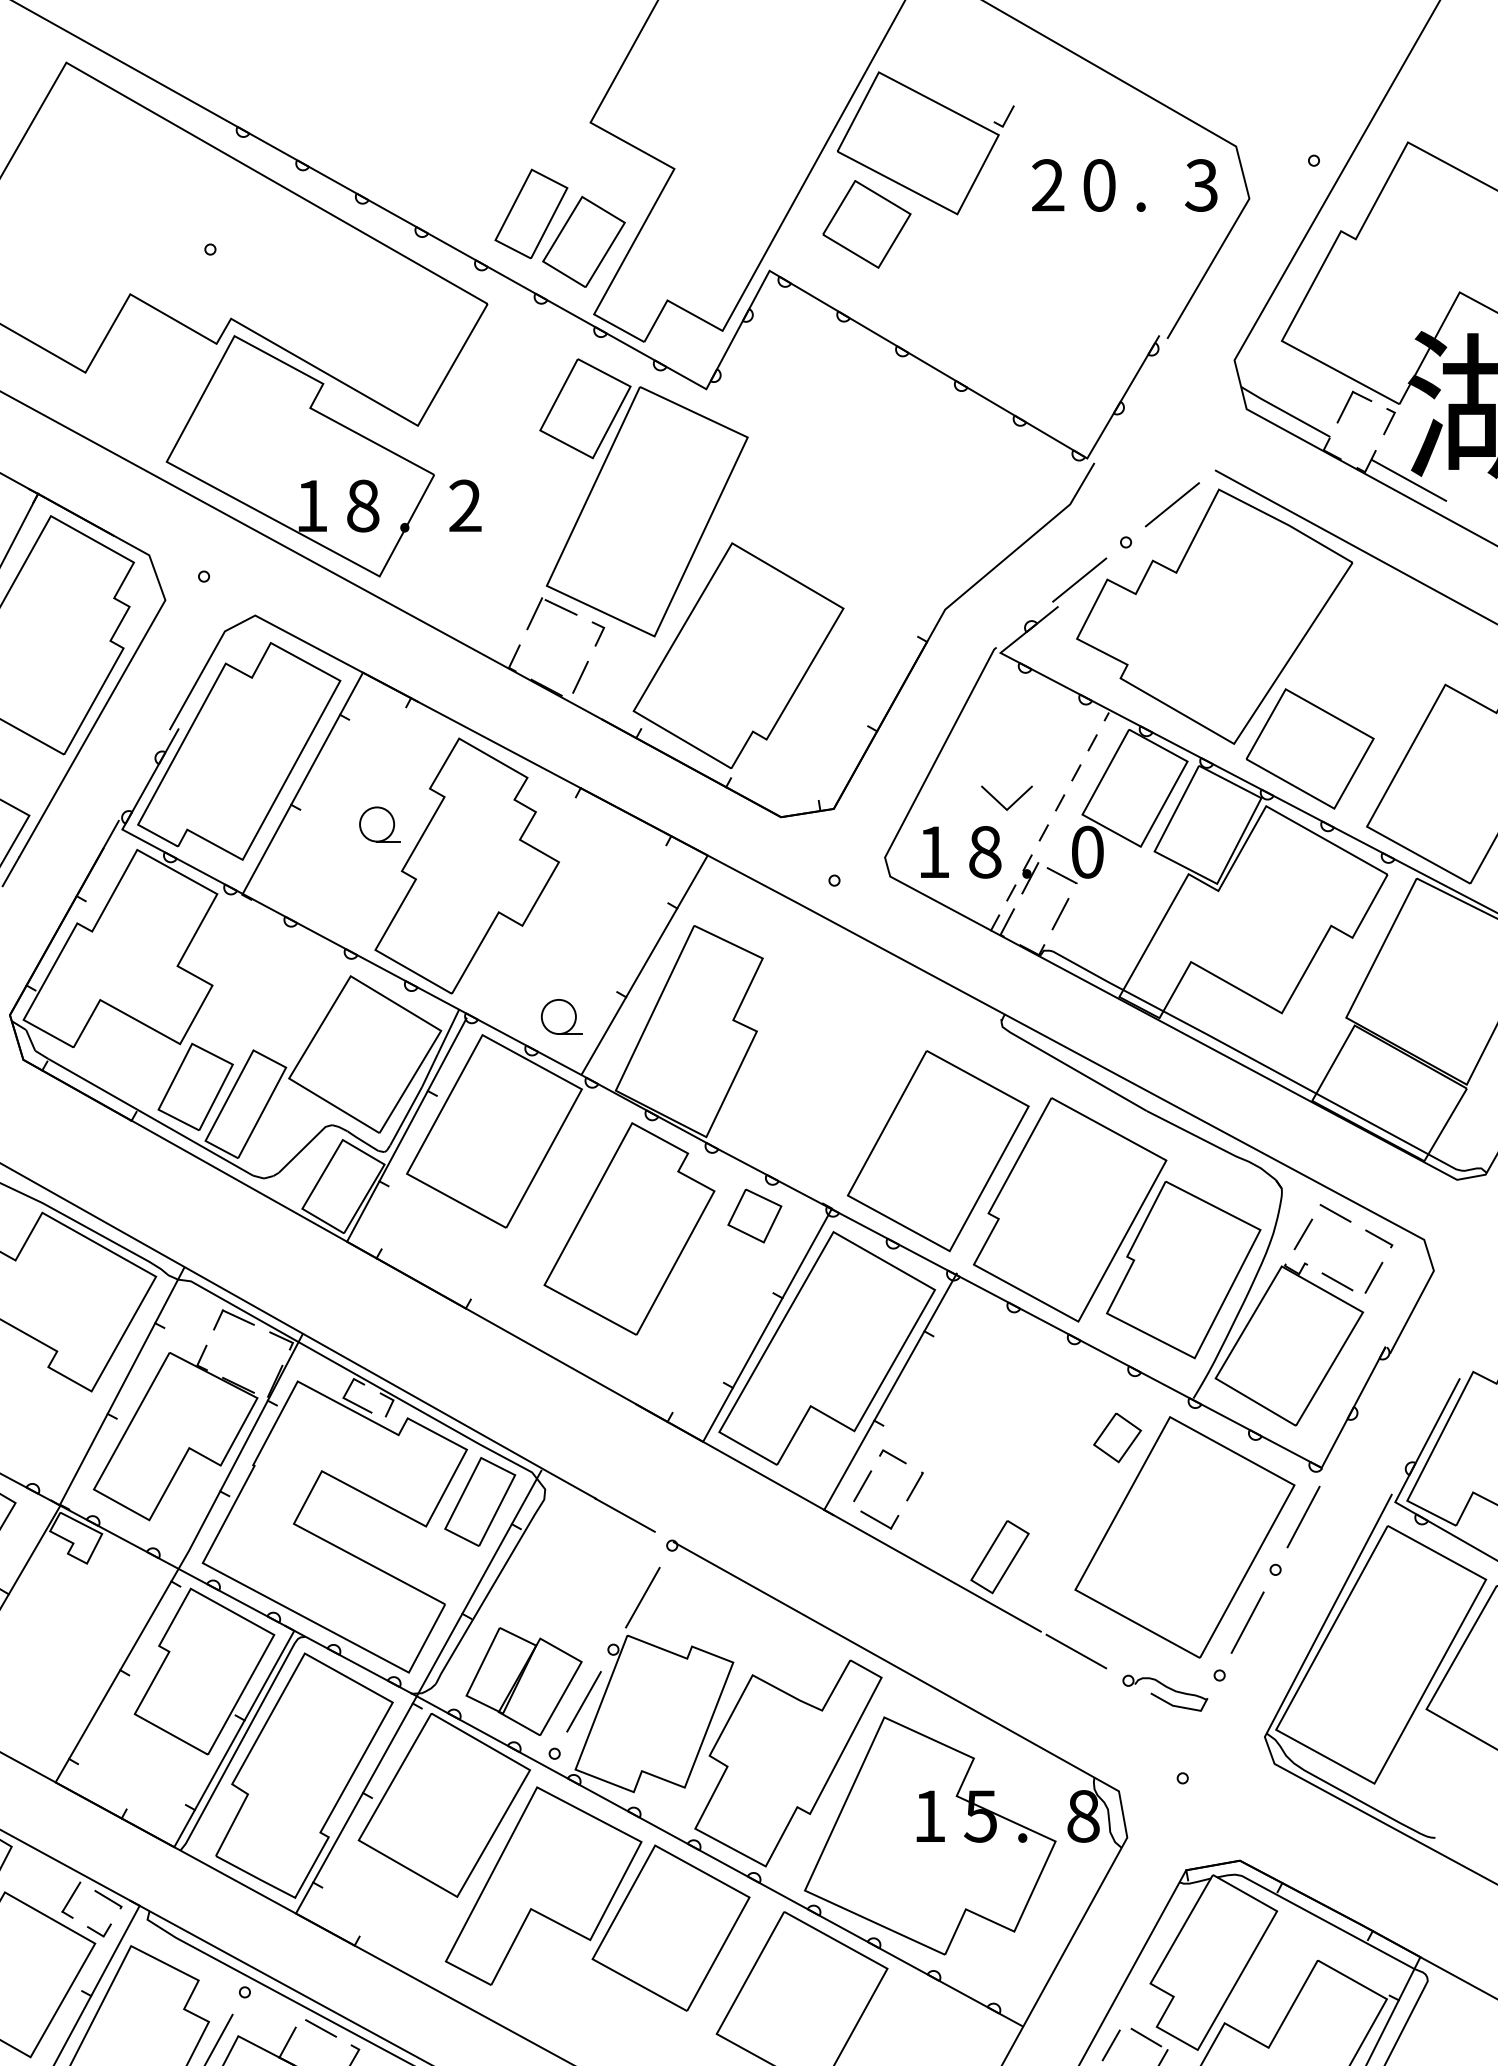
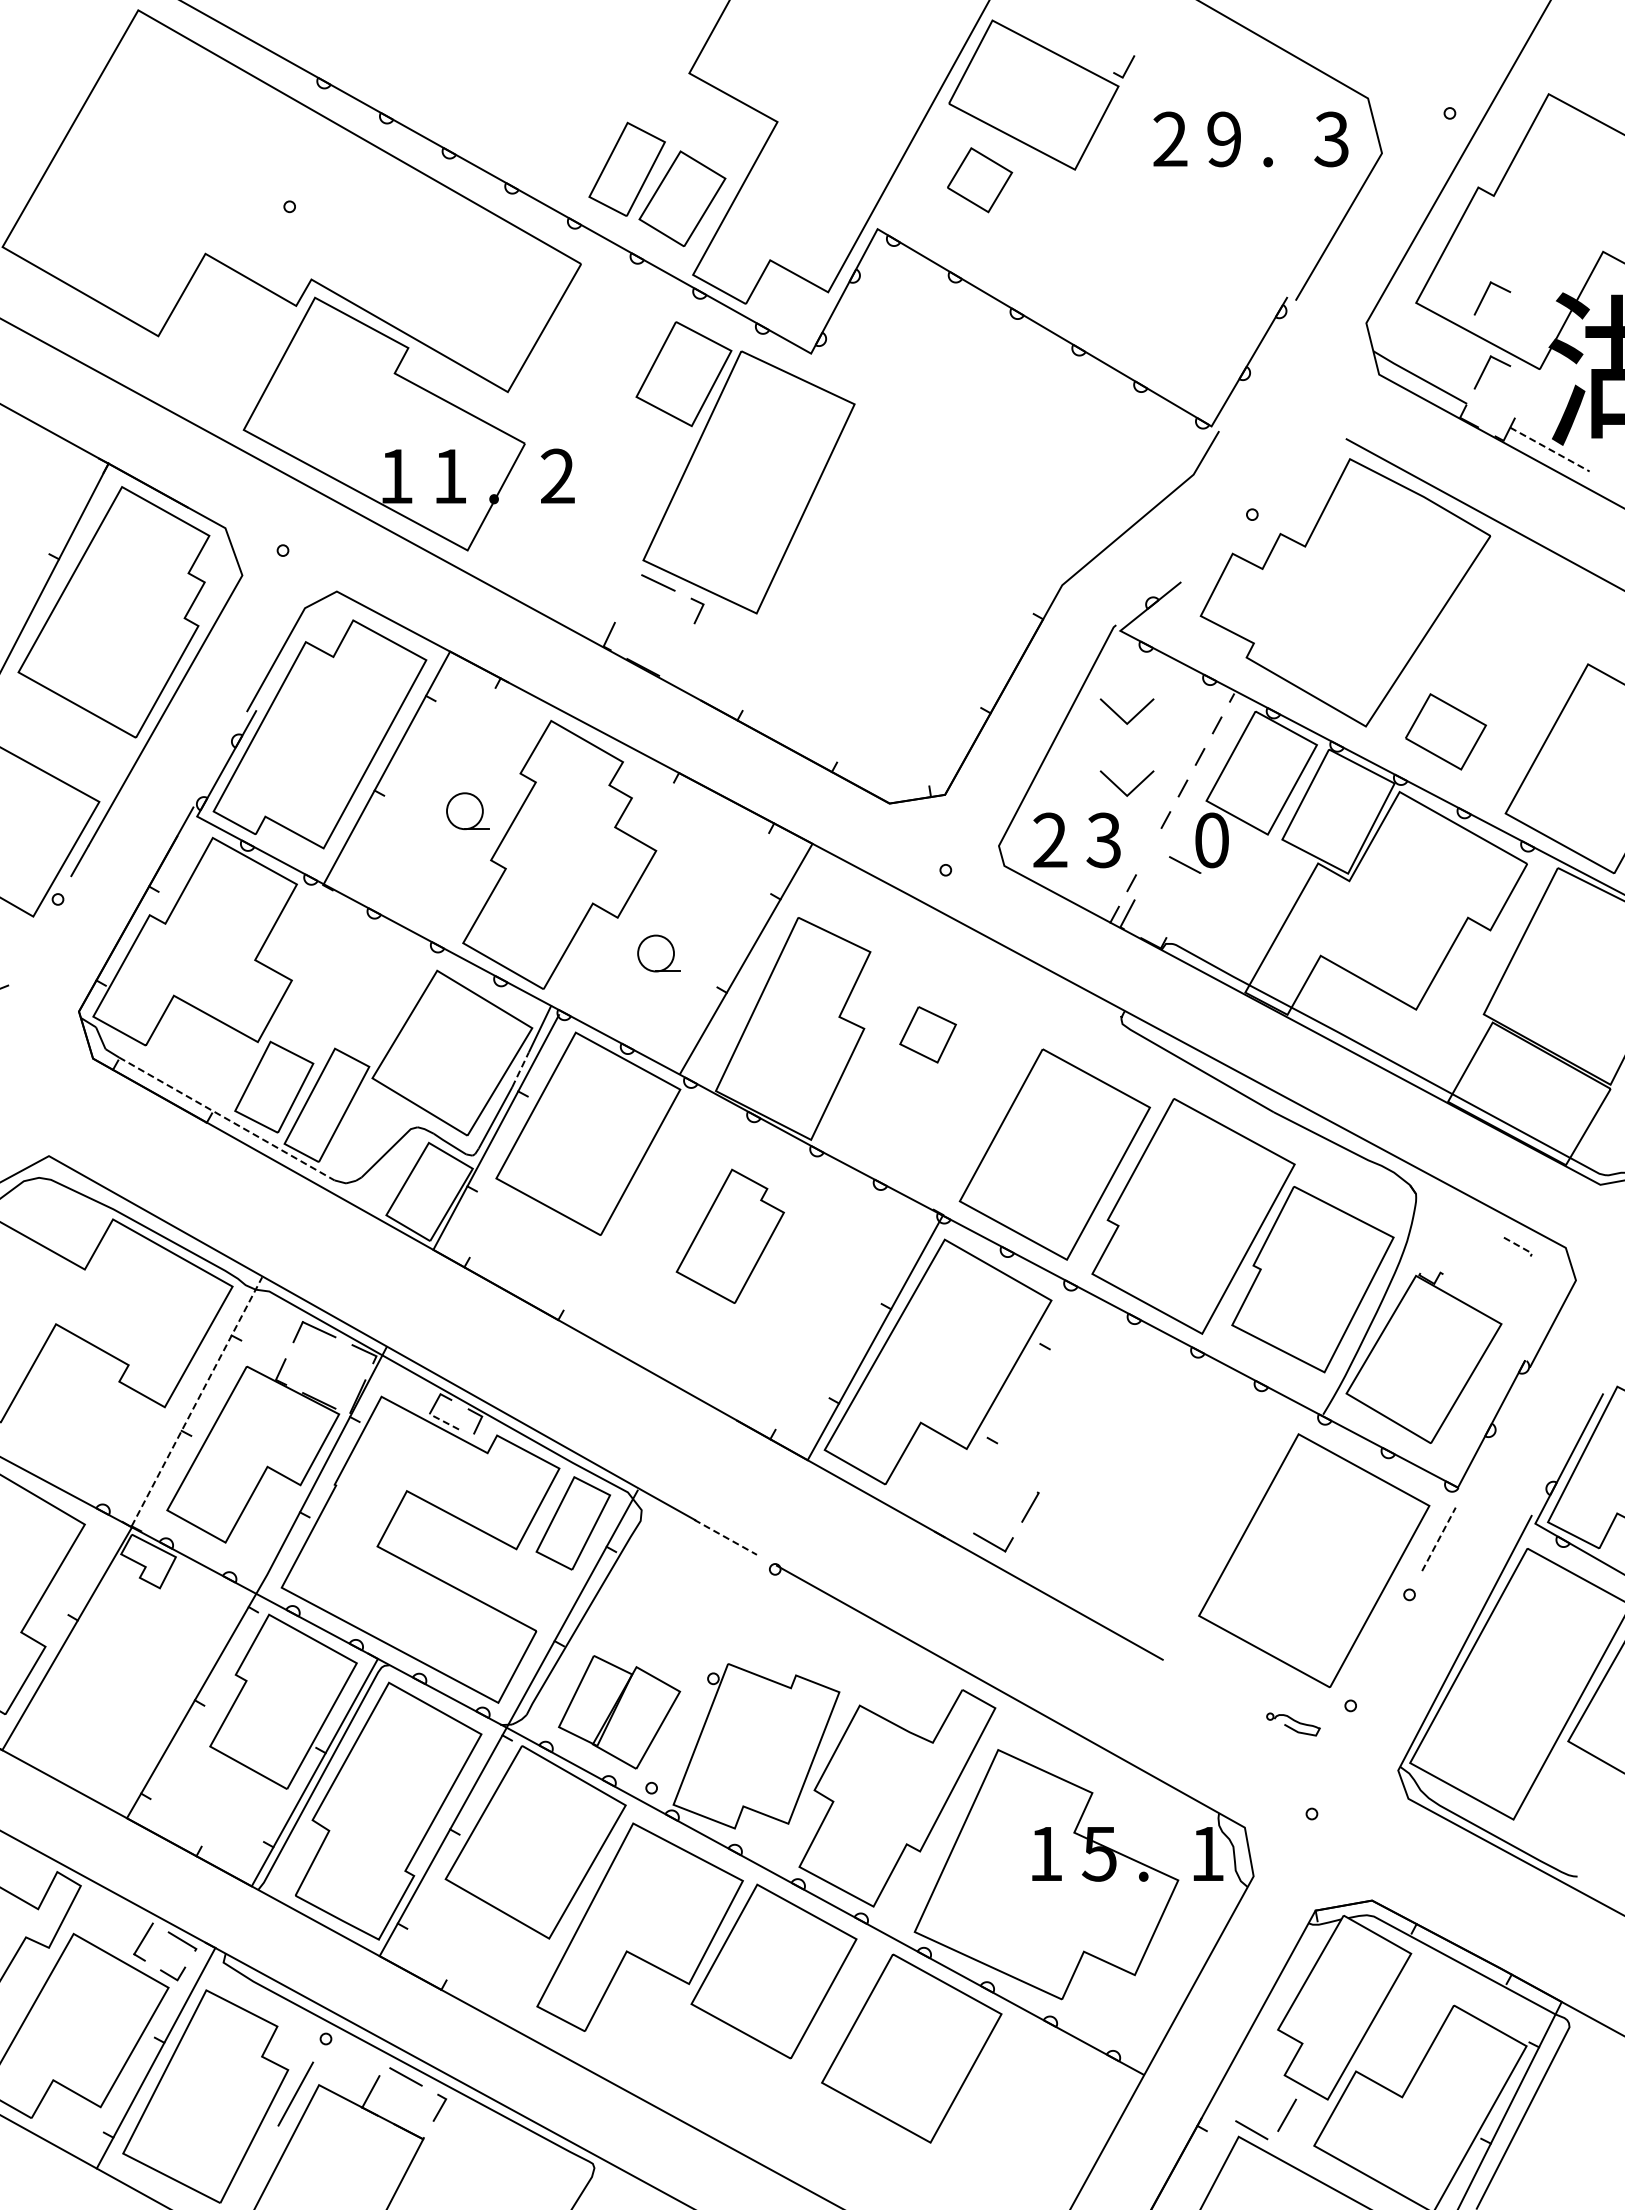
text: (1099, 185) -> (1224, 139), 0 -> 9
part: (866, 223) -> (979, 179), size x0.7
part: (1347, 333) -> (1485, 295), added
line: (1389, 421) -> (1529, 387), removed
line: (1409, 480) -> (1550, 449), solid -> dashed
line: (1171, 504) -> (1300, 474), removed
text: (363, 506) -> (450, 476), 8 -> 1
line: (1079, 579) -> (1203, 553), removed
line: (534, 613) -> (630, 589), removed
part: (738, 655) -> (844, 633), removed
line: (580, 677) -> (678, 656), removed
line: (1000, 734) -> (1120, 716), added
part: (1309, 748) -> (1445, 731), size x0.6
text: (934, 851) -> (1050, 839), 1 -> 2
text: (984, 852) -> (1103, 840), 8 -> 3
part: (1030, 874) -> (1151, 863), removed
line: (1060, 914) -> (1183, 905), removed
part: (561, 1016) -> (658, 953), moved
line: (429, 1070) -> (520, 1069), solid -> dashed
line: (151, 1117) -> (227, 1119), solid -> dashed
line: (1335, 1212) -> (1472, 1219), removed
part: (754, 1215) -> (927, 1034), moved
part: (629, 1229) -> (730, 1236), size x0.6
line: (1303, 1233) -> (1438, 1241), removed
line: (1381, 1238) -> (1520, 1246), solid -> dashed
line: (1373, 1277) -> (1512, 1287), removed
line: (1337, 1281) -> (1474, 1291), removed
line: (121, 1385) -> (196, 1401), solid -> dashed
line: (890, 1391) -> (1004, 1407), removed
line: (357, 1404) -> (444, 1421), solid -> dashed
part: (1117, 1437) -> (1243, 1455), removed
line: (892, 1456) -> (1006, 1475), removed
line: (862, 1485) -> (975, 1506), removed
line: (624, 1515) -> (725, 1537), solid -> dashed
line: (1303, 1517) -> (1438, 1539), solid -> dashed
part: (999, 1557) -> (1119, 1581), removed
line: (642, 1597) -> (743, 1623), removed
line: (1247, 1622) -> (1379, 1650), removed
line: (1075, 1651) -> (1199, 1680), removed
part: (1165, 1693) -> (1293, 1724), size x0.6
line: (584, 1701) -> (682, 1733), removed
text: (1083, 1815) -> (1207, 1853), 8 -> 1
line: (1146, 2037) -> (1273, 2086), removed
line: (1110, 2045) -> (1236, 2094), removed

